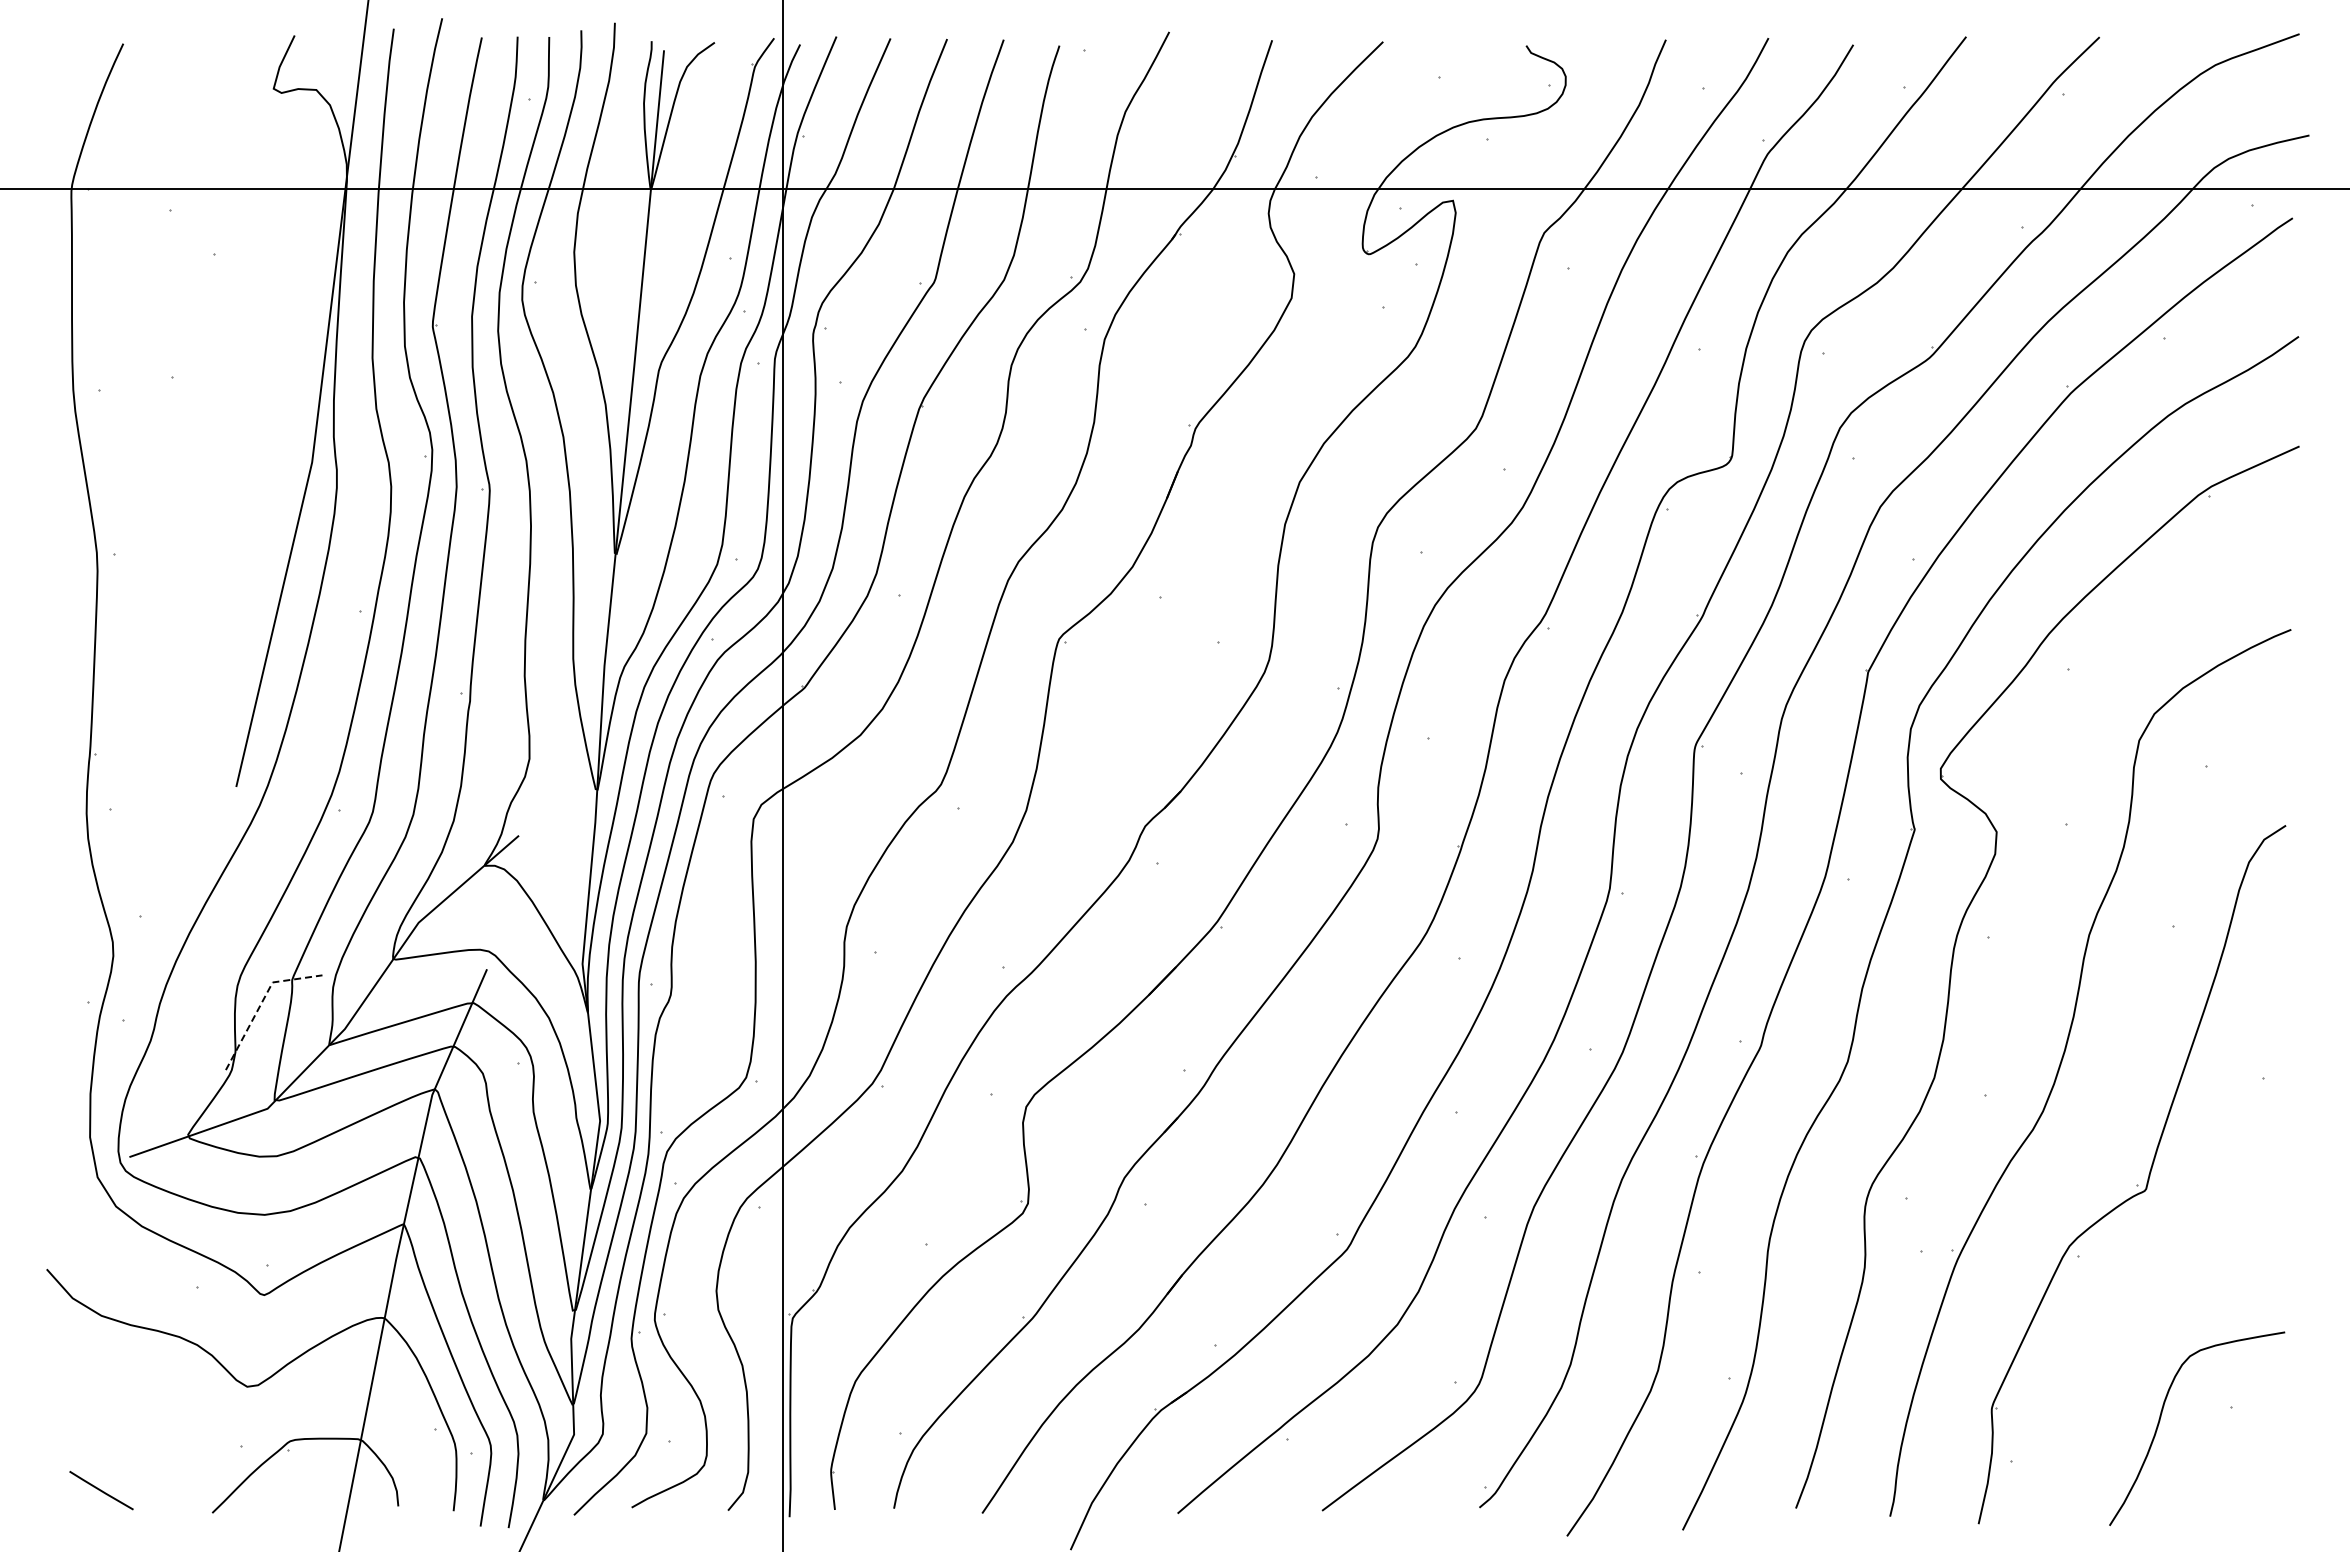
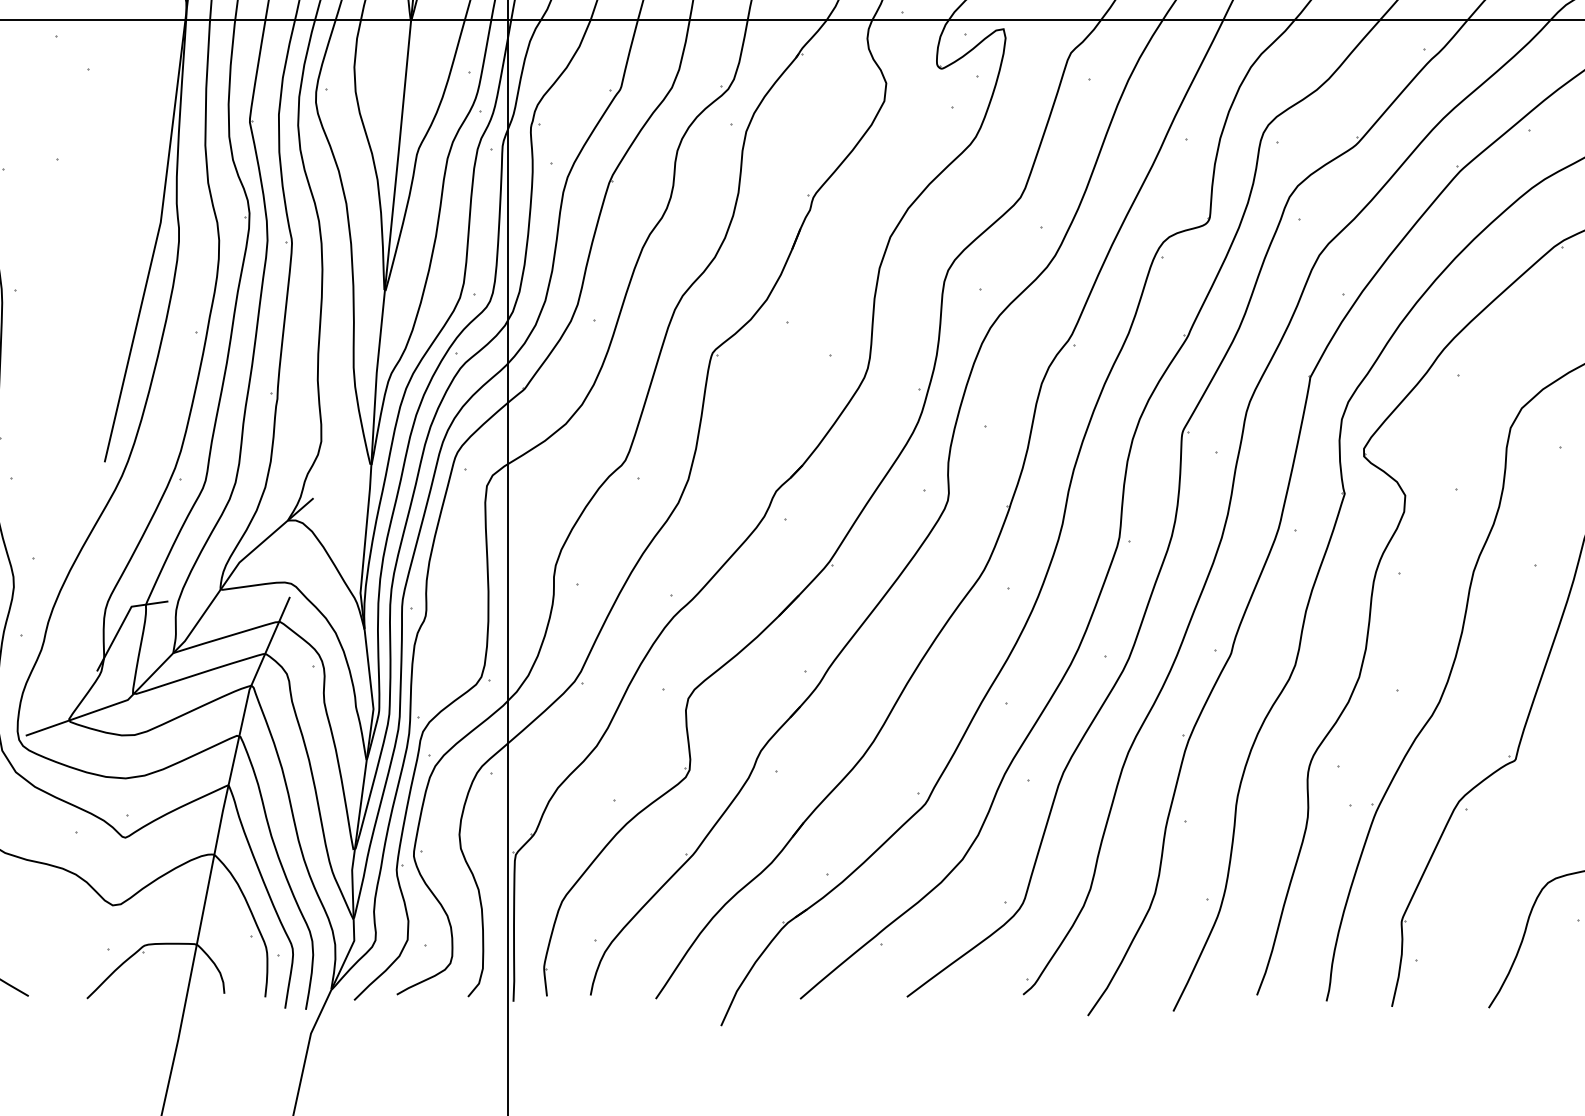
line: (261, 1003) -> (123, 622), dashed -> solid

